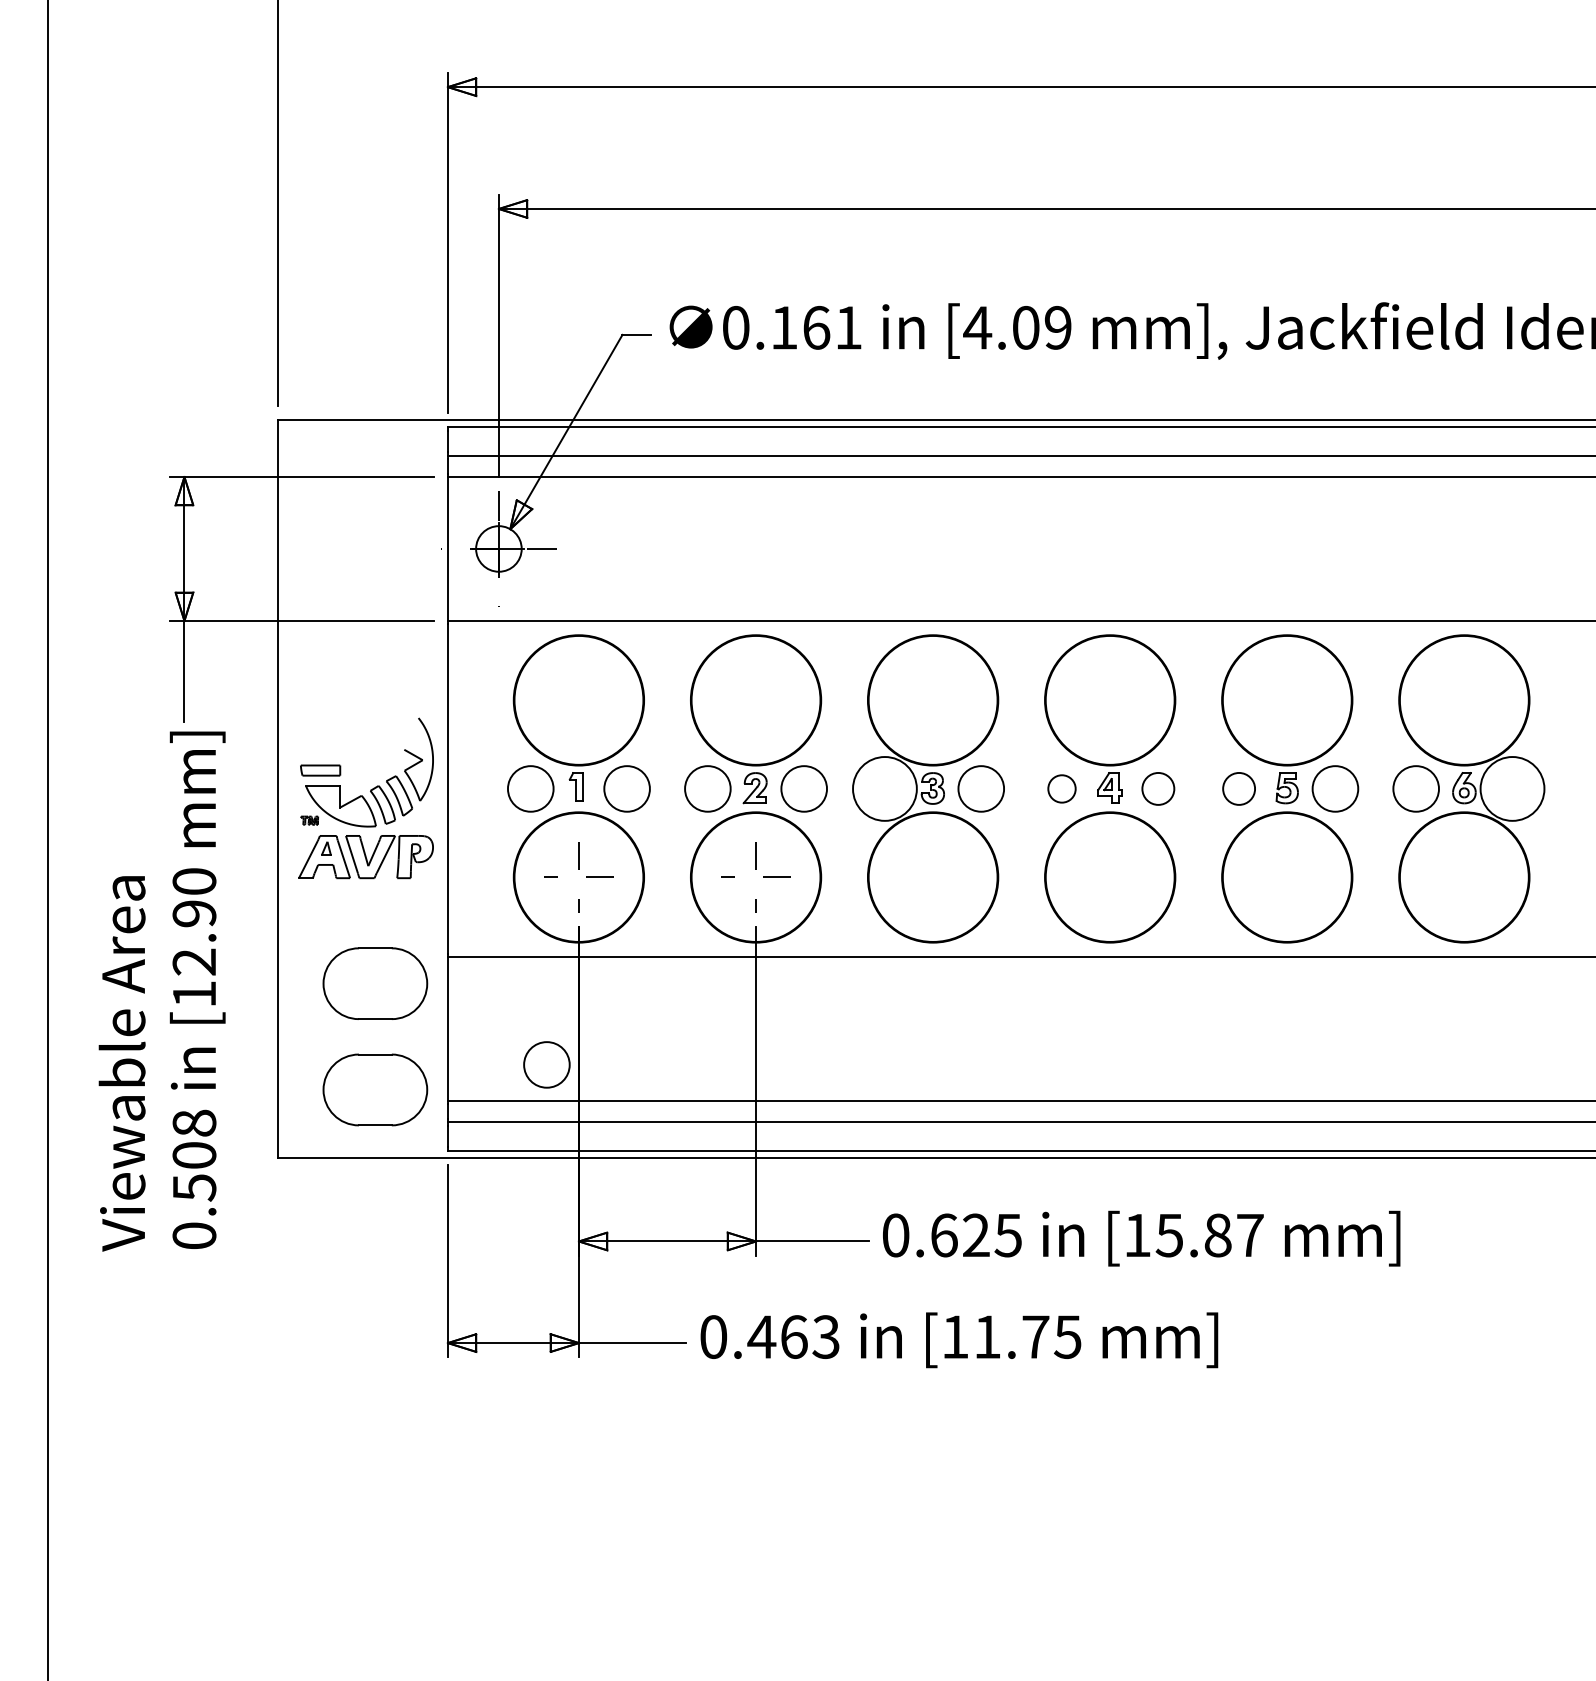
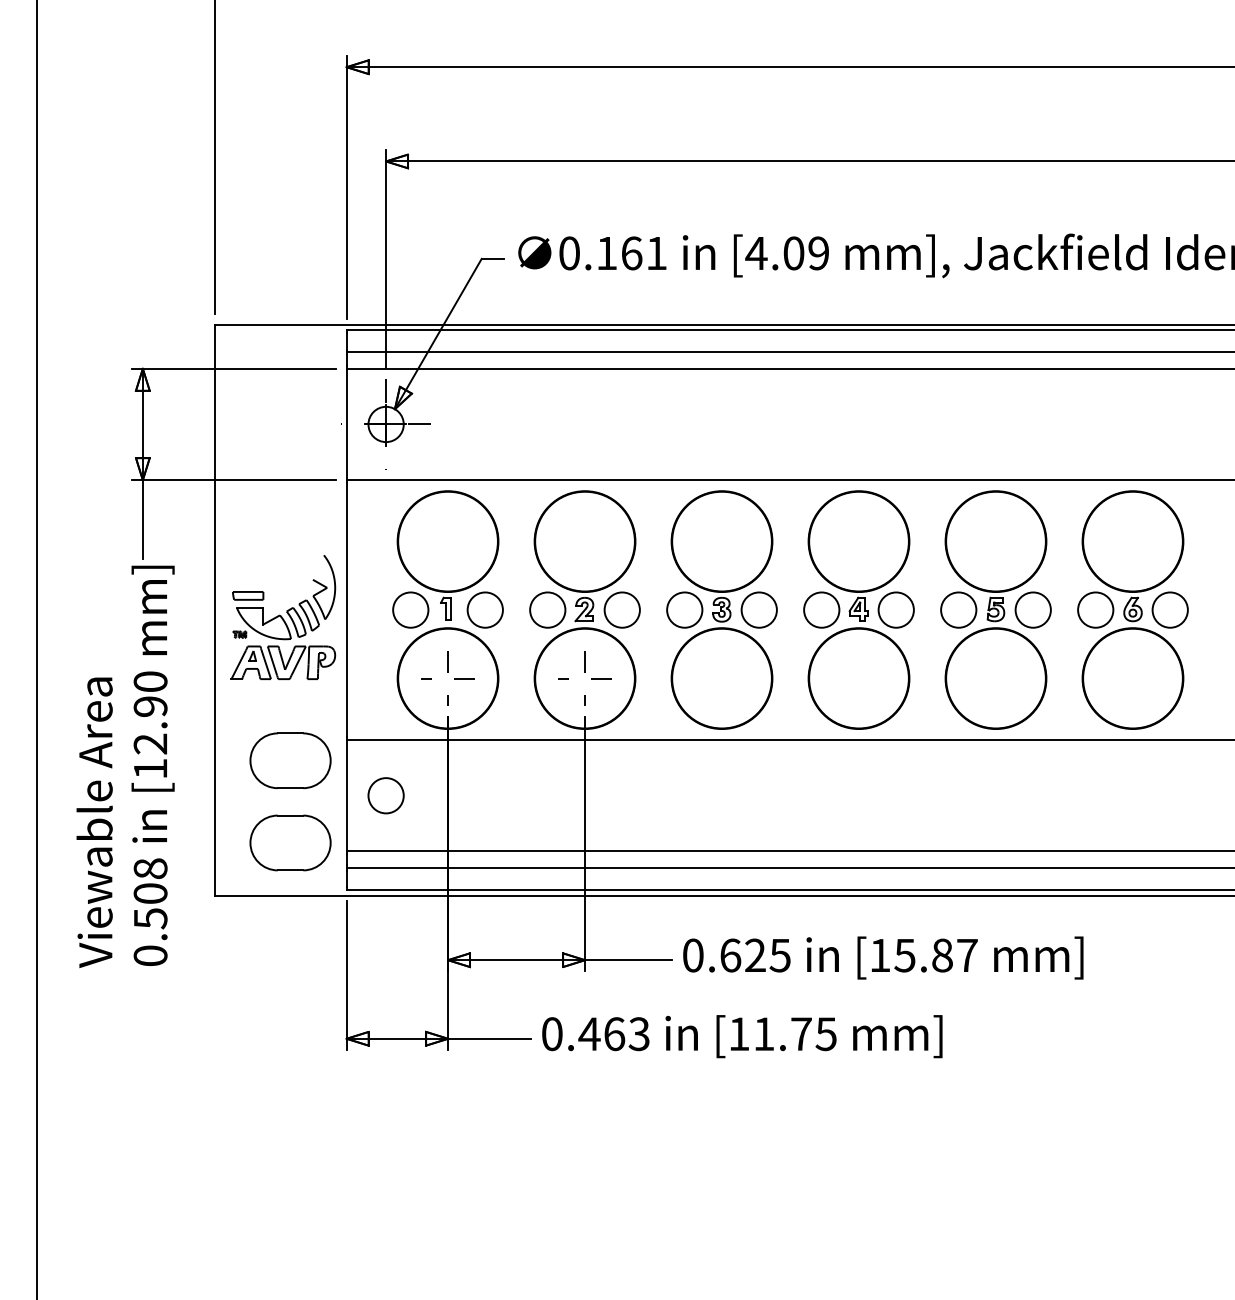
circle: (884, 788) -> (684, 609), size x0.71
circle: (1061, 788) -> (821, 609), size x1.67
circle: (1158, 788) -> (896, 609), size x1.43
circle: (1238, 788) -> (958, 609), size x1.43
circle: (1512, 788) -> (1170, 609), size x0.71
circle: (546, 1064) -> (385, 795), moved

